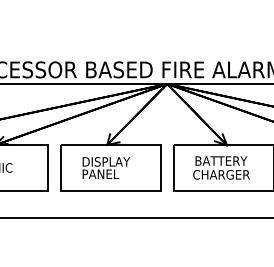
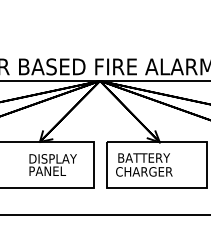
text: (105, 167) -> (52, 164), moved
text: (221, 167) -> (144, 164), moved

